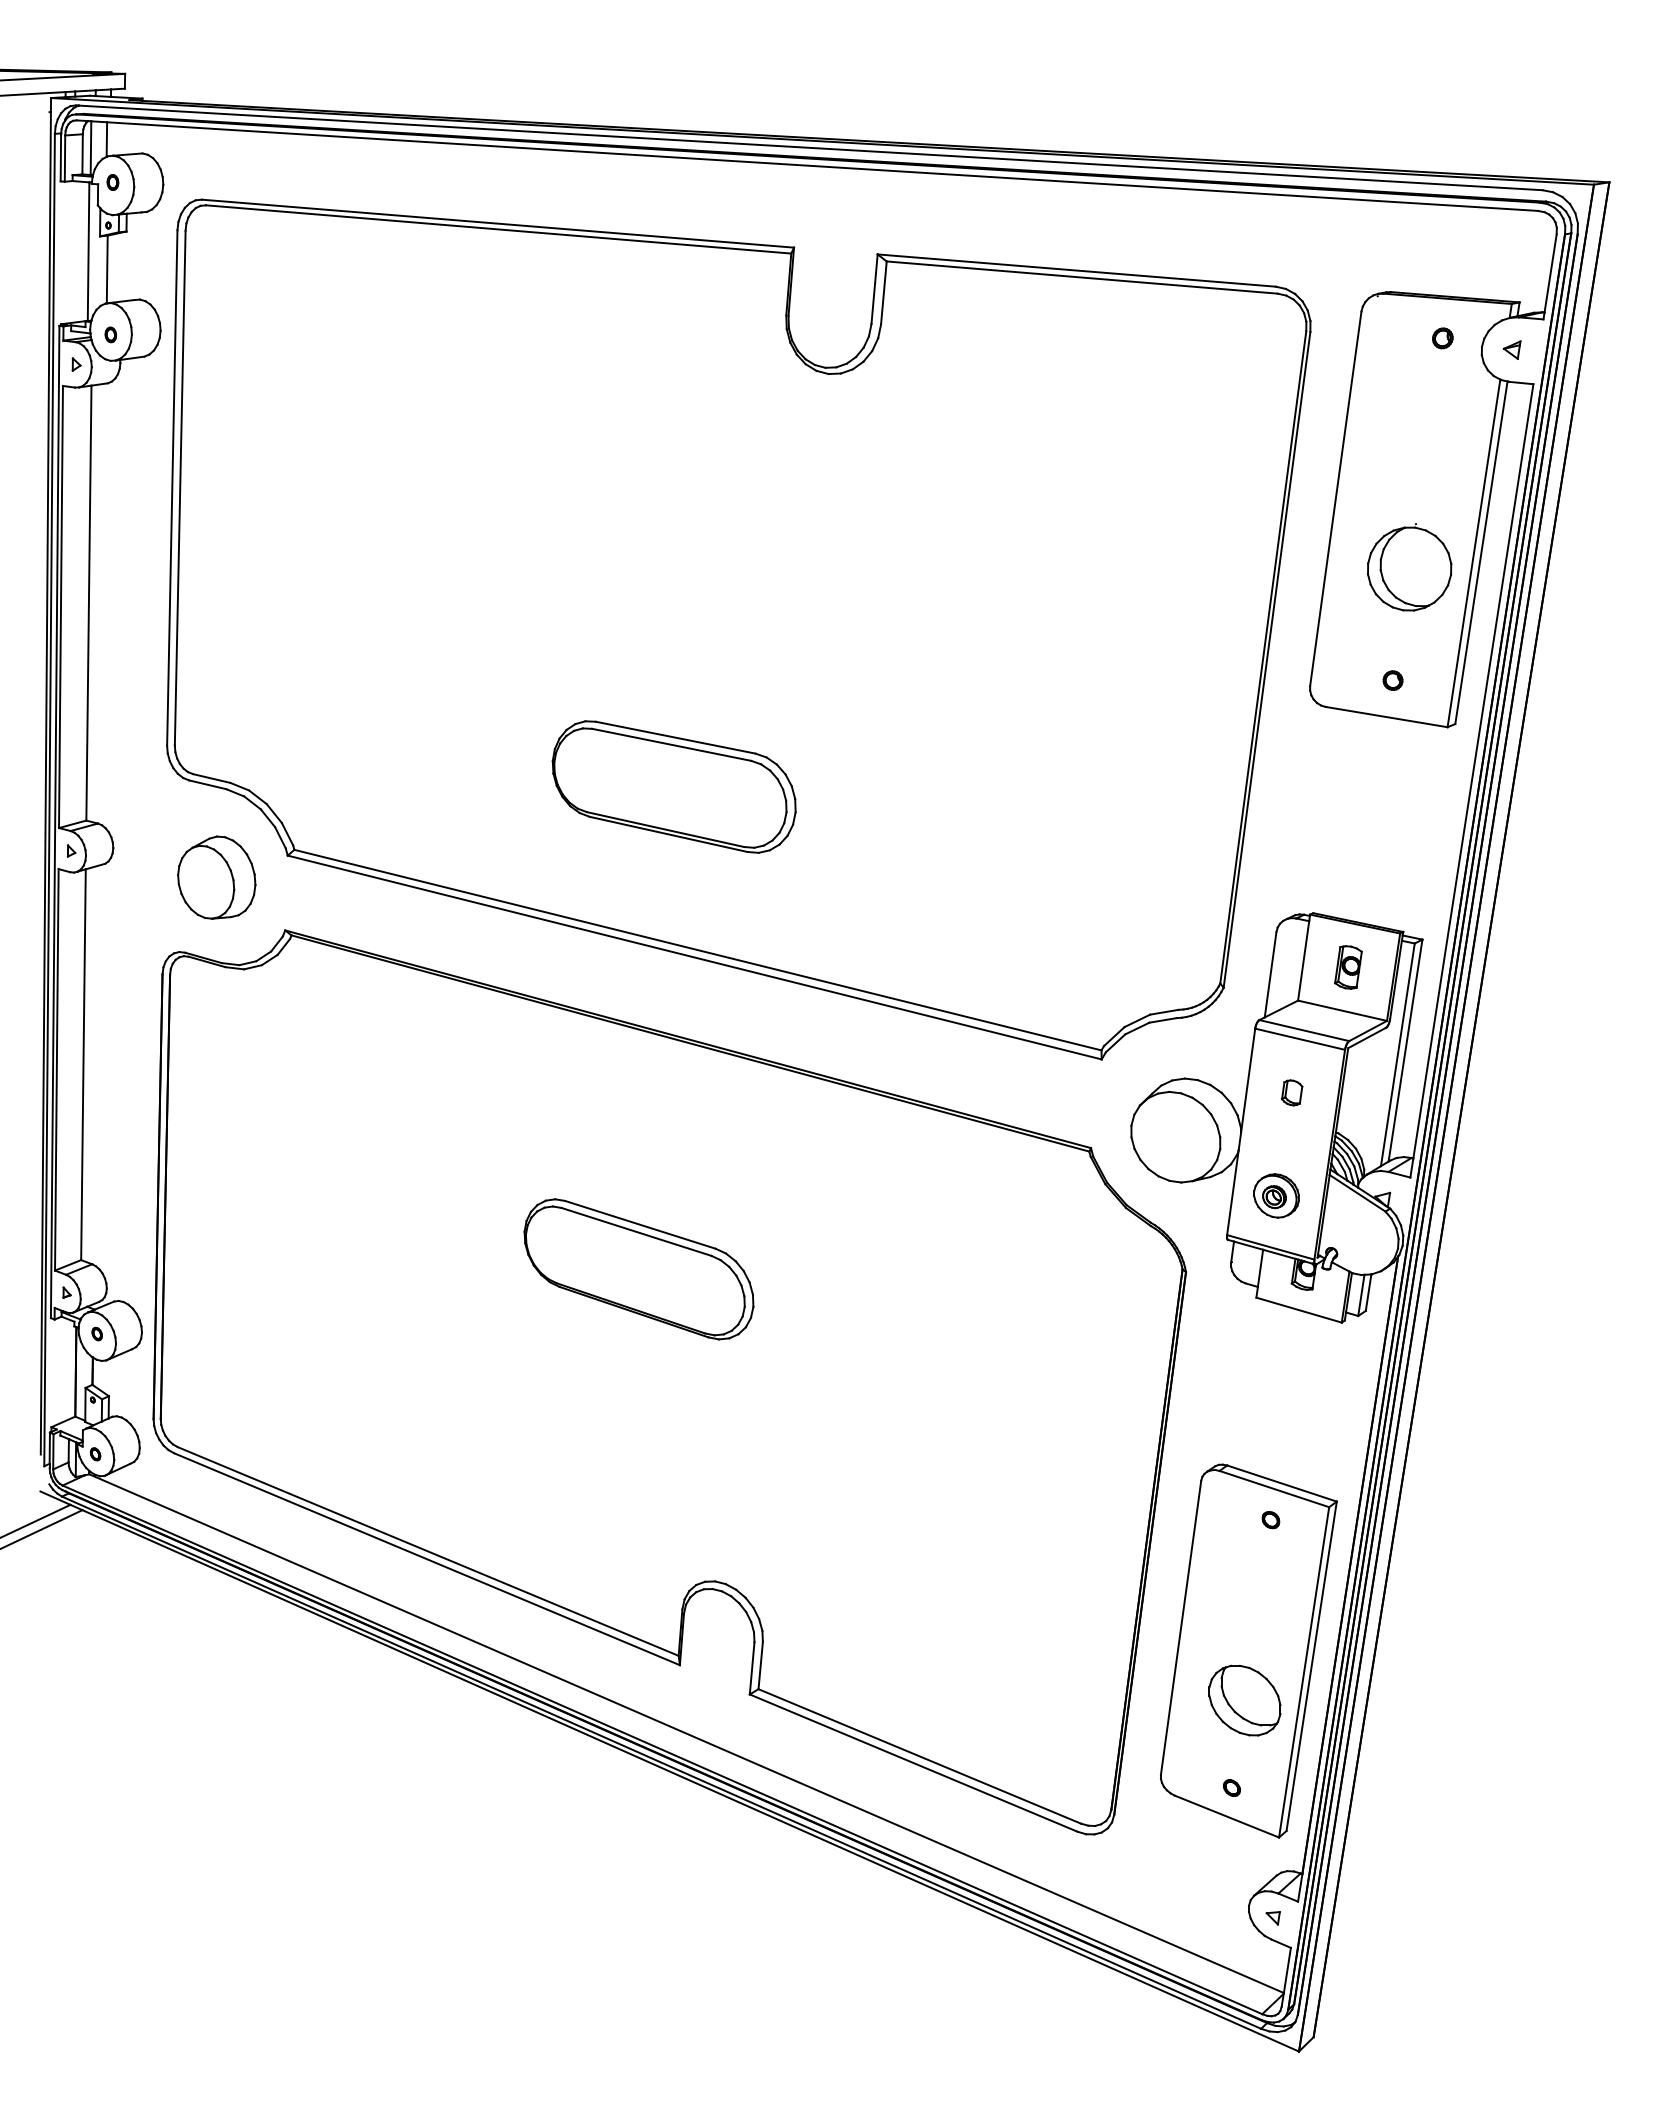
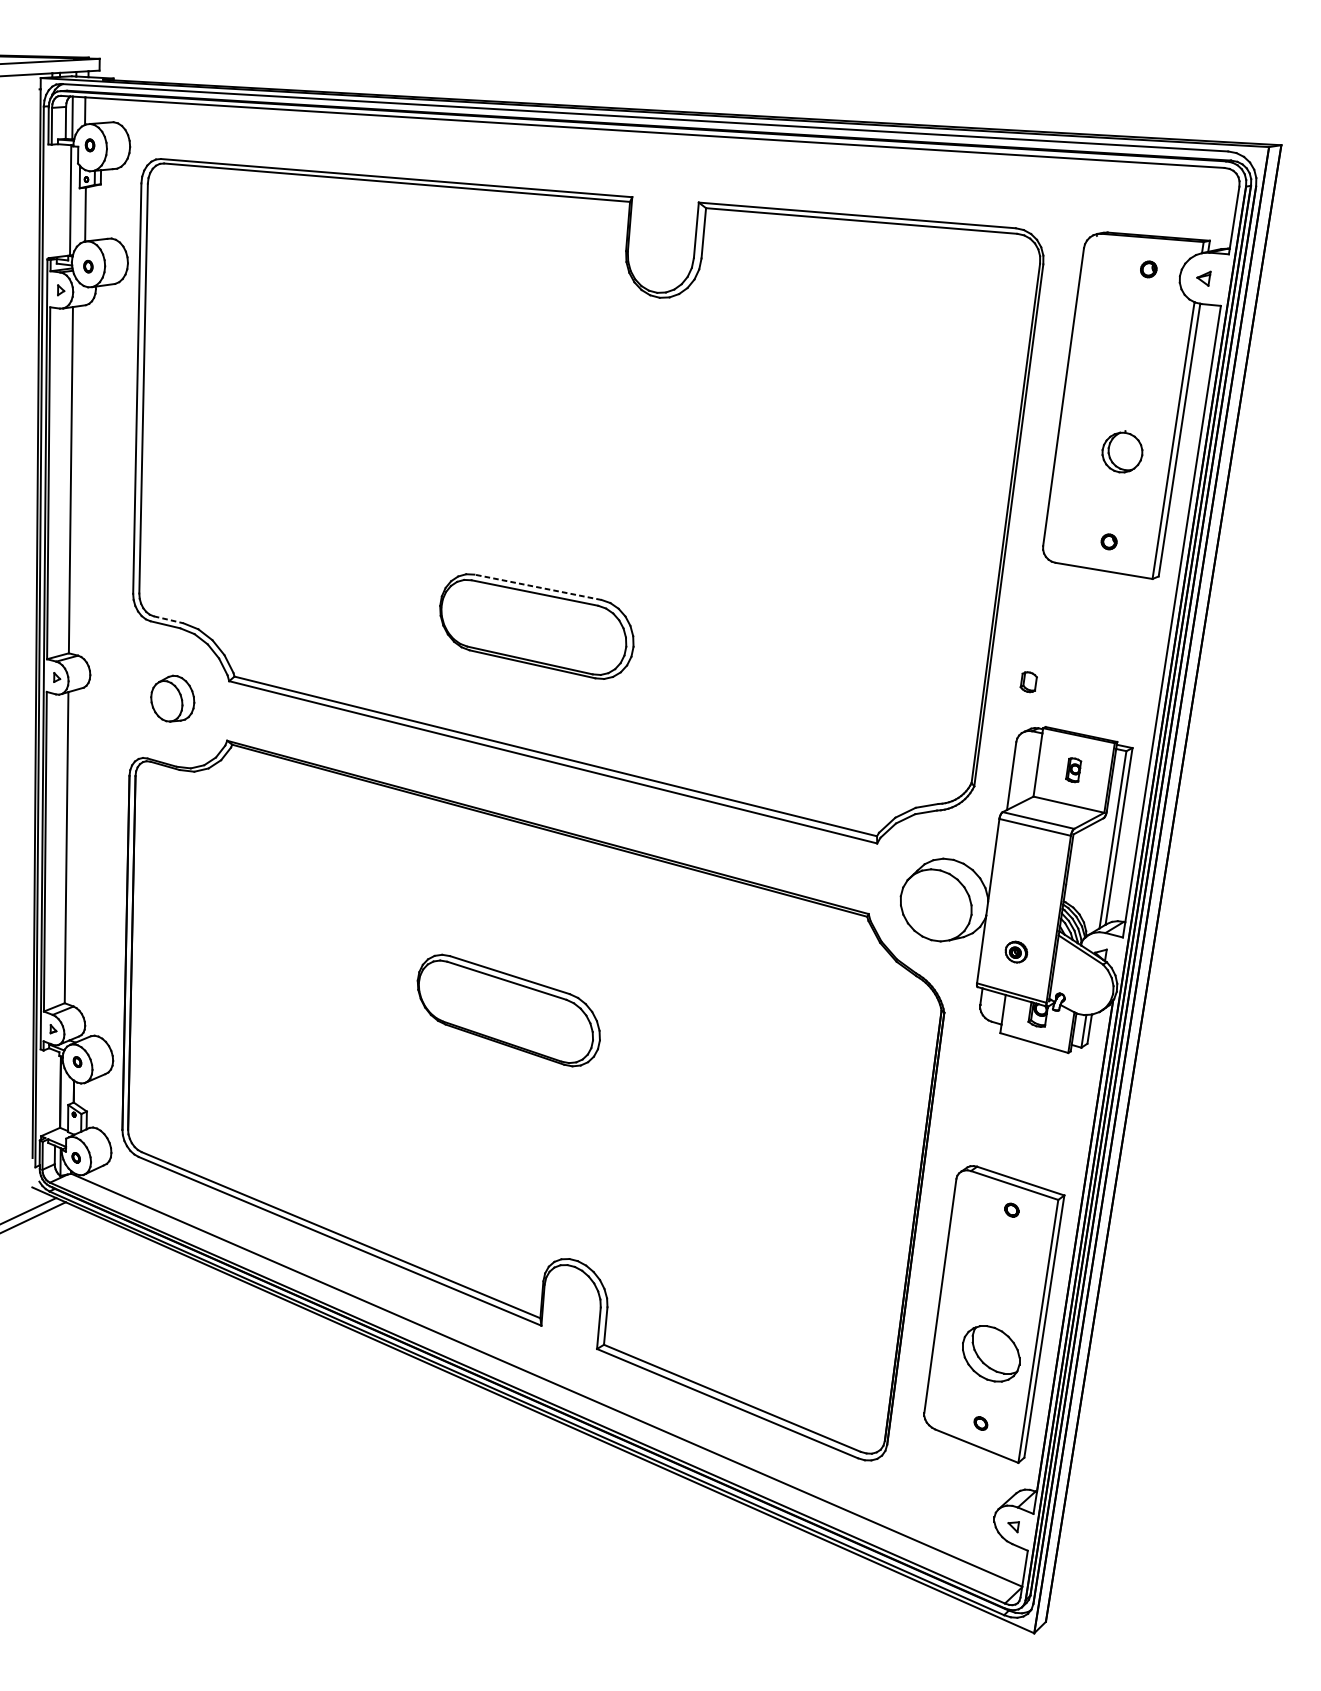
part: (1409, 567) -> (1122, 451), size x0.6
line: (675, 737) -> (537, 587), solid -> dashed
line: (212, 778) -> (169, 619), solid -> dashed
part: (216, 877) -> (172, 698), size x0.7
part: (1348, 967) -> (1073, 770), size x0.7
part: (1292, 1092) -> (1029, 681), moved
part: (1276, 1195) -> (1016, 951), size x0.6

